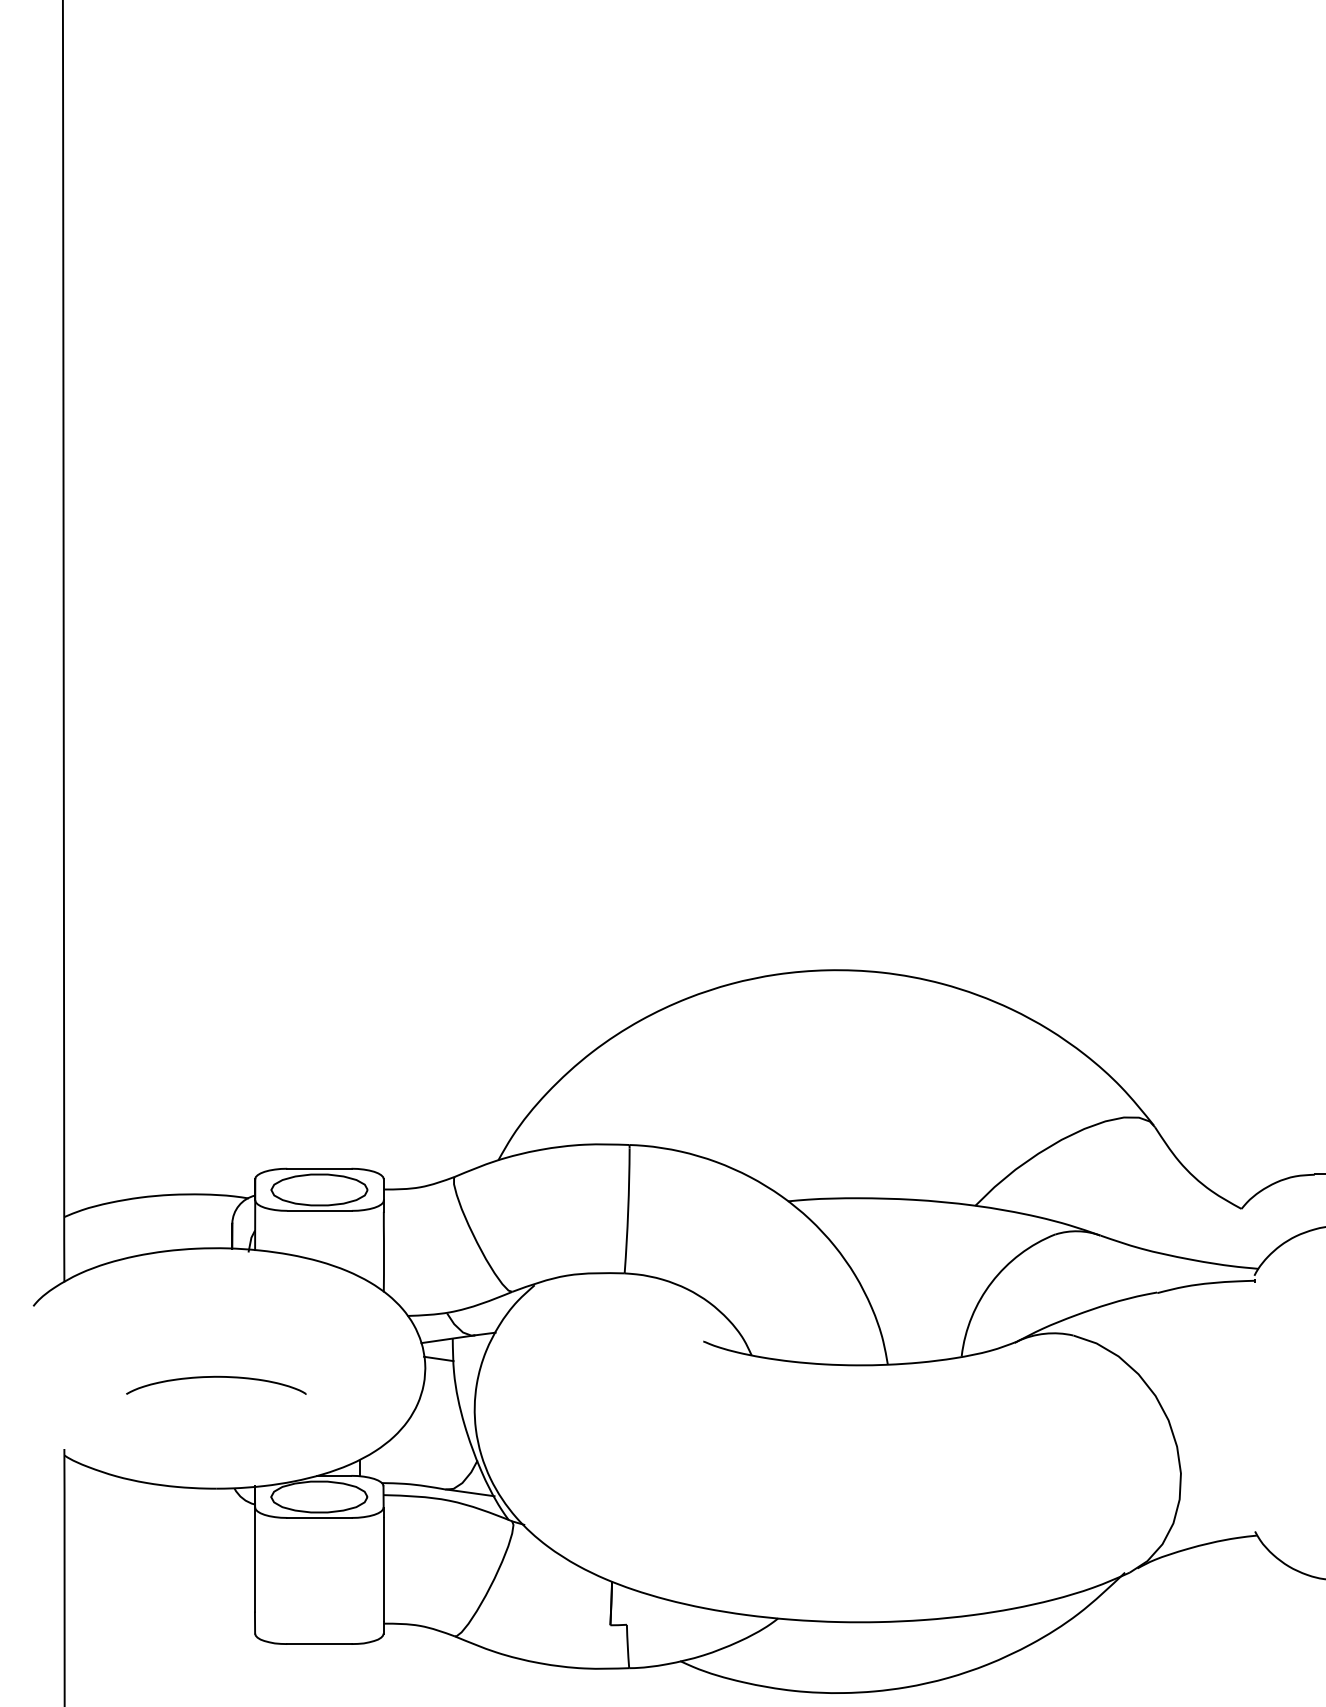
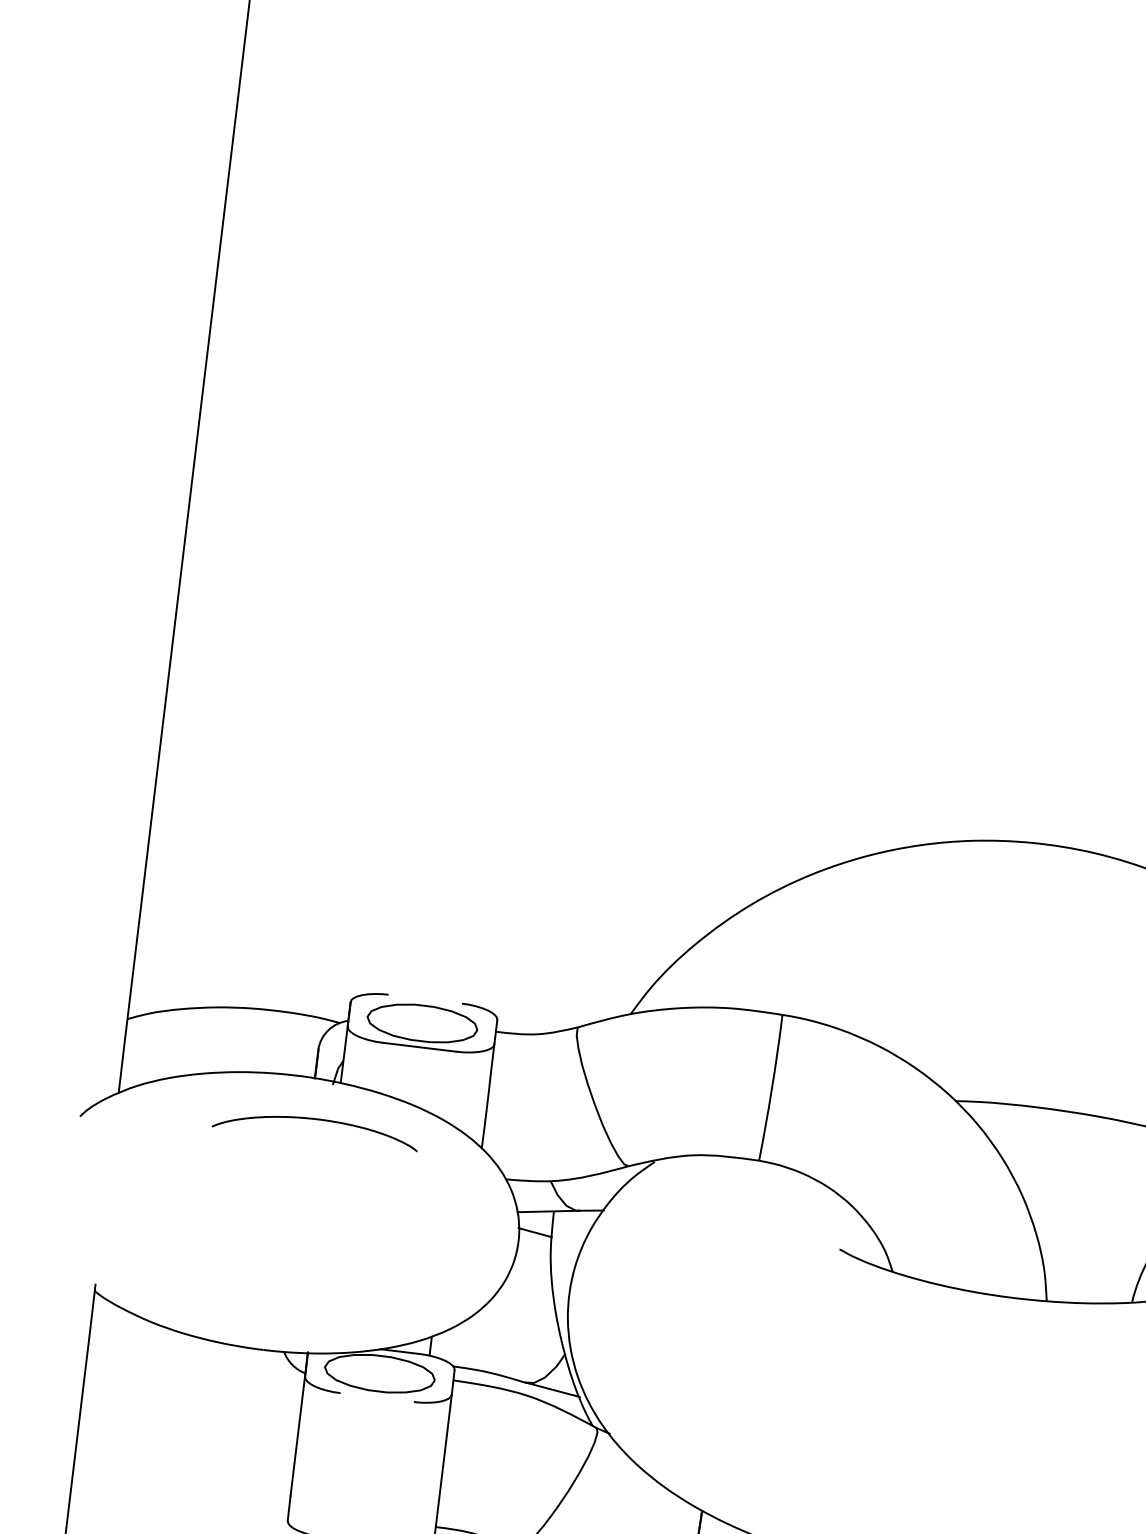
line: (319, 1168) -> (425, 998), removed
curve: (216, 1377) -> (317, 1120), moved
line: (319, 1517) -> (377, 1397), removed

